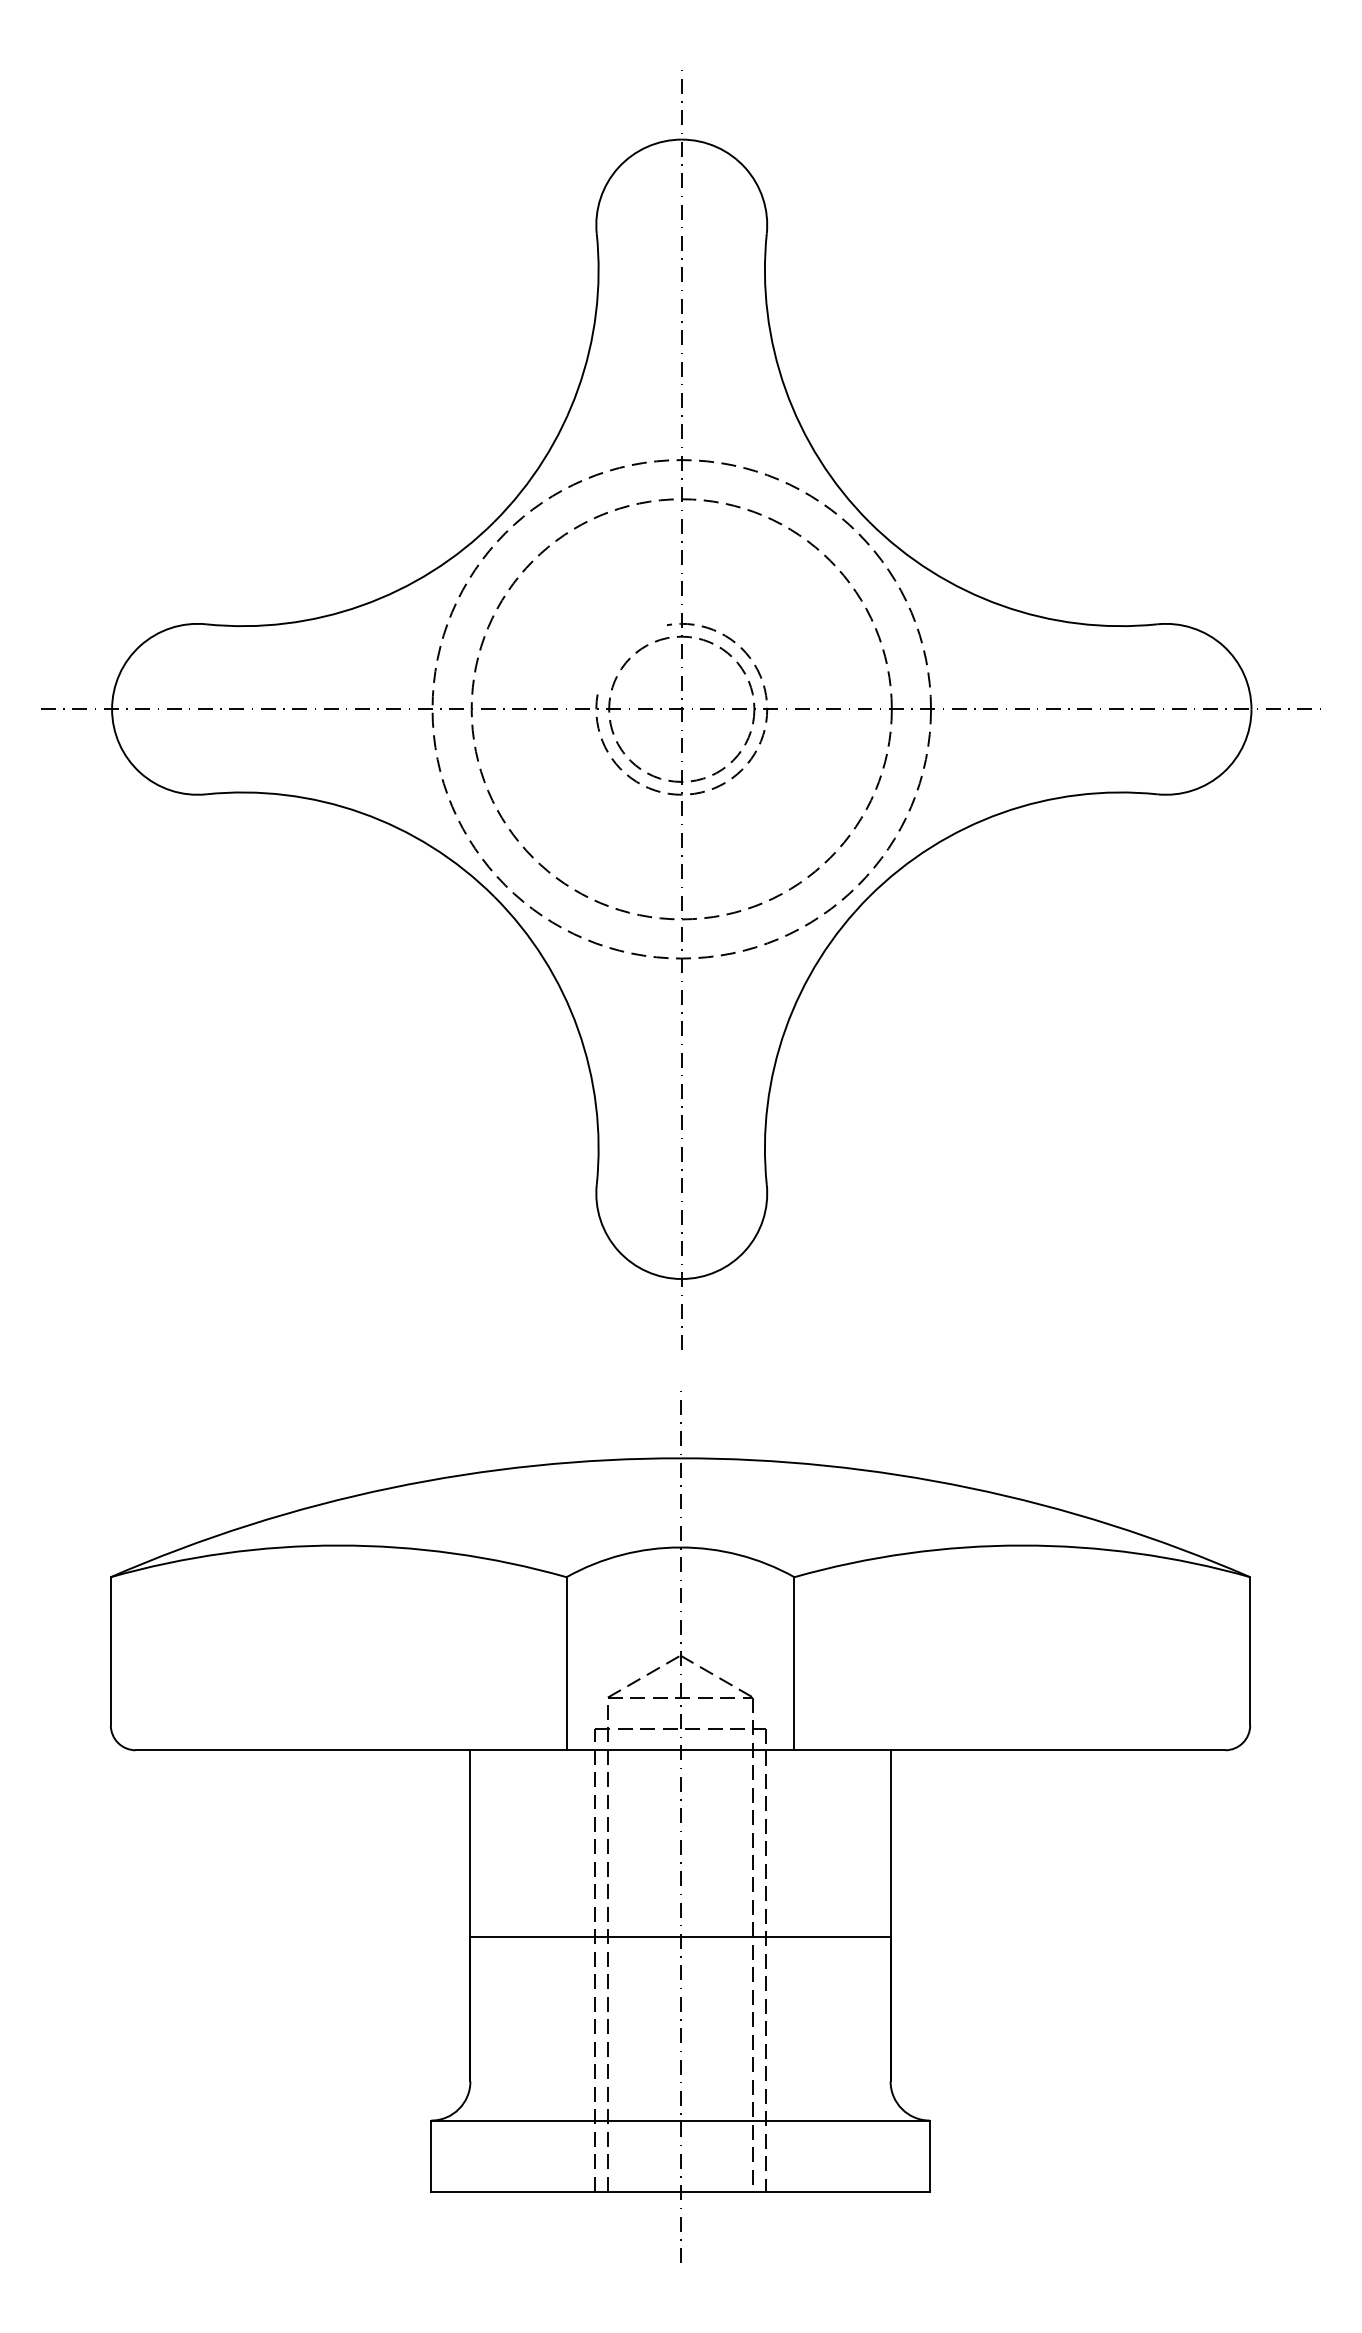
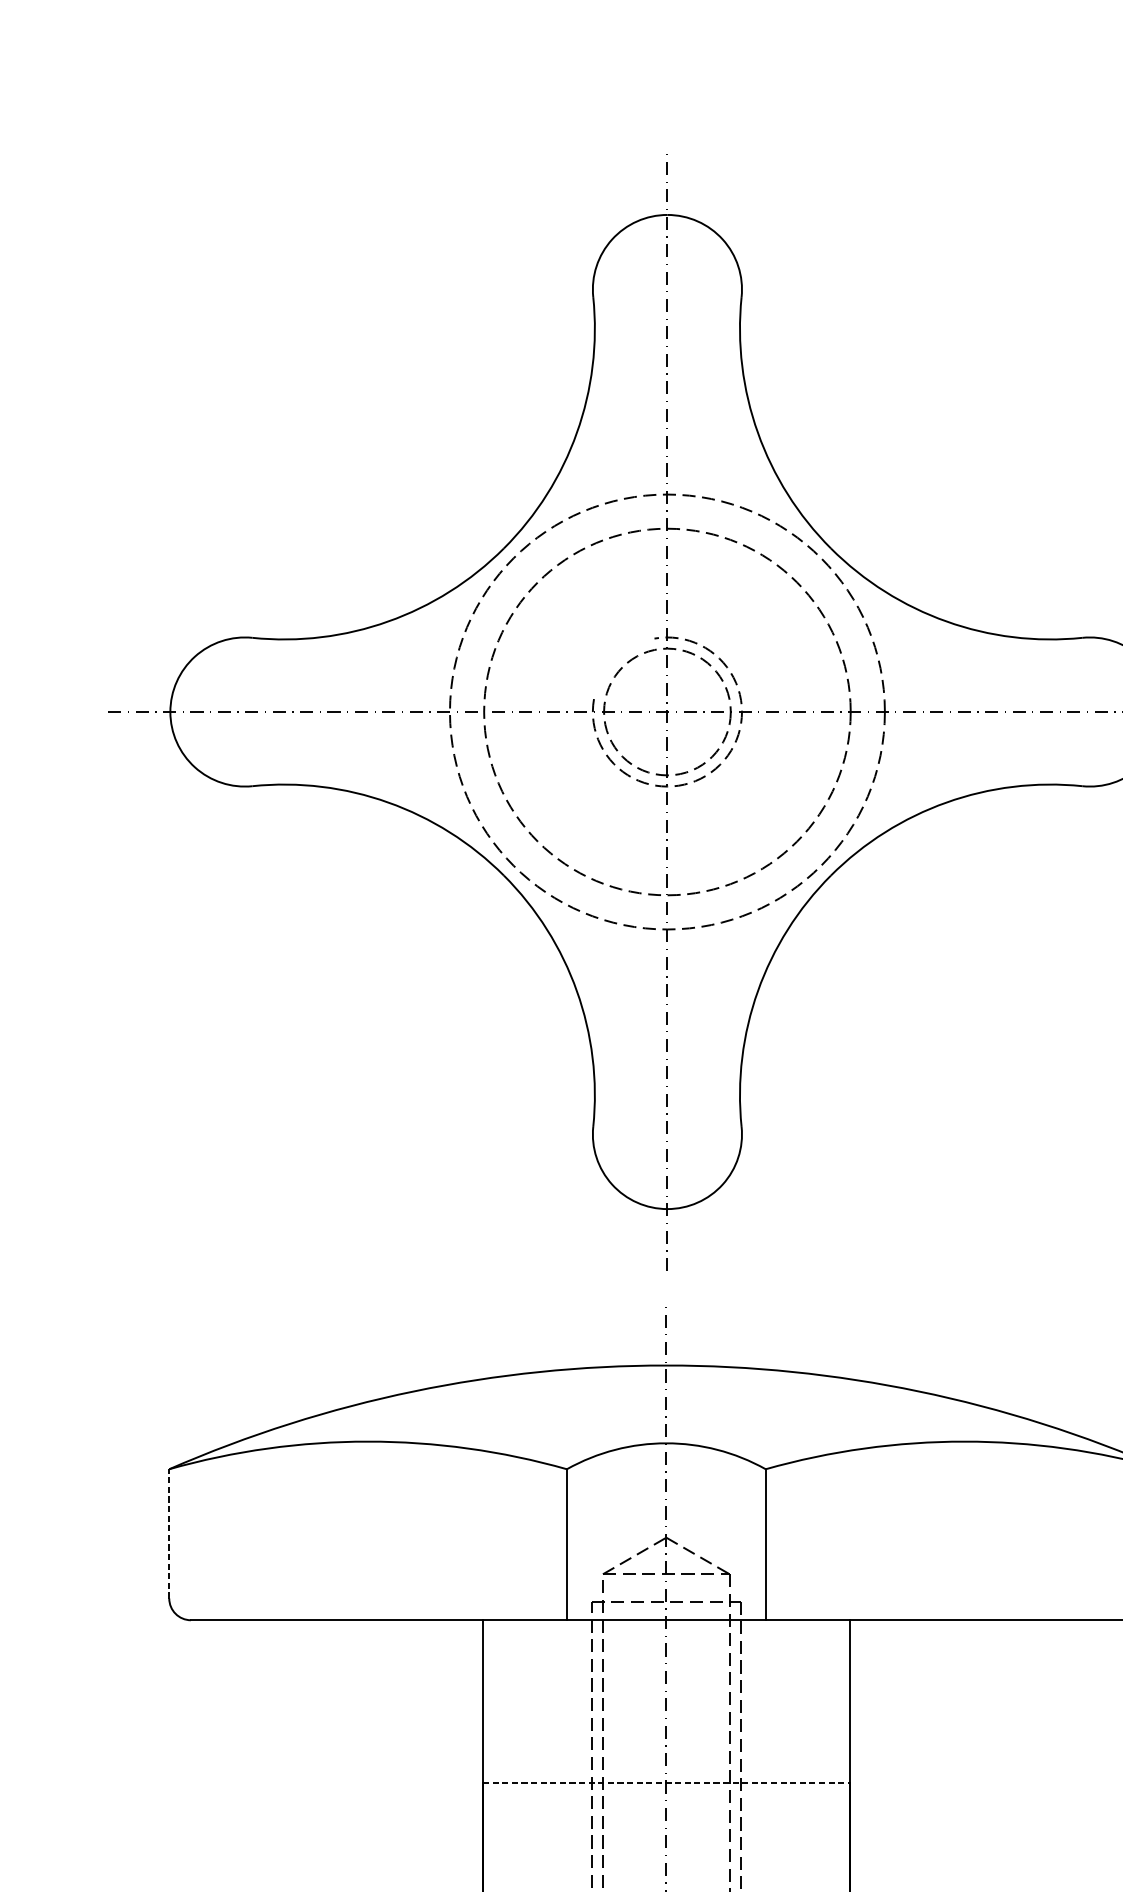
line: (110, 1650) -> (168, 1533), solid -> dashed
line: (681, 1936) -> (667, 1782), solid -> dashed

